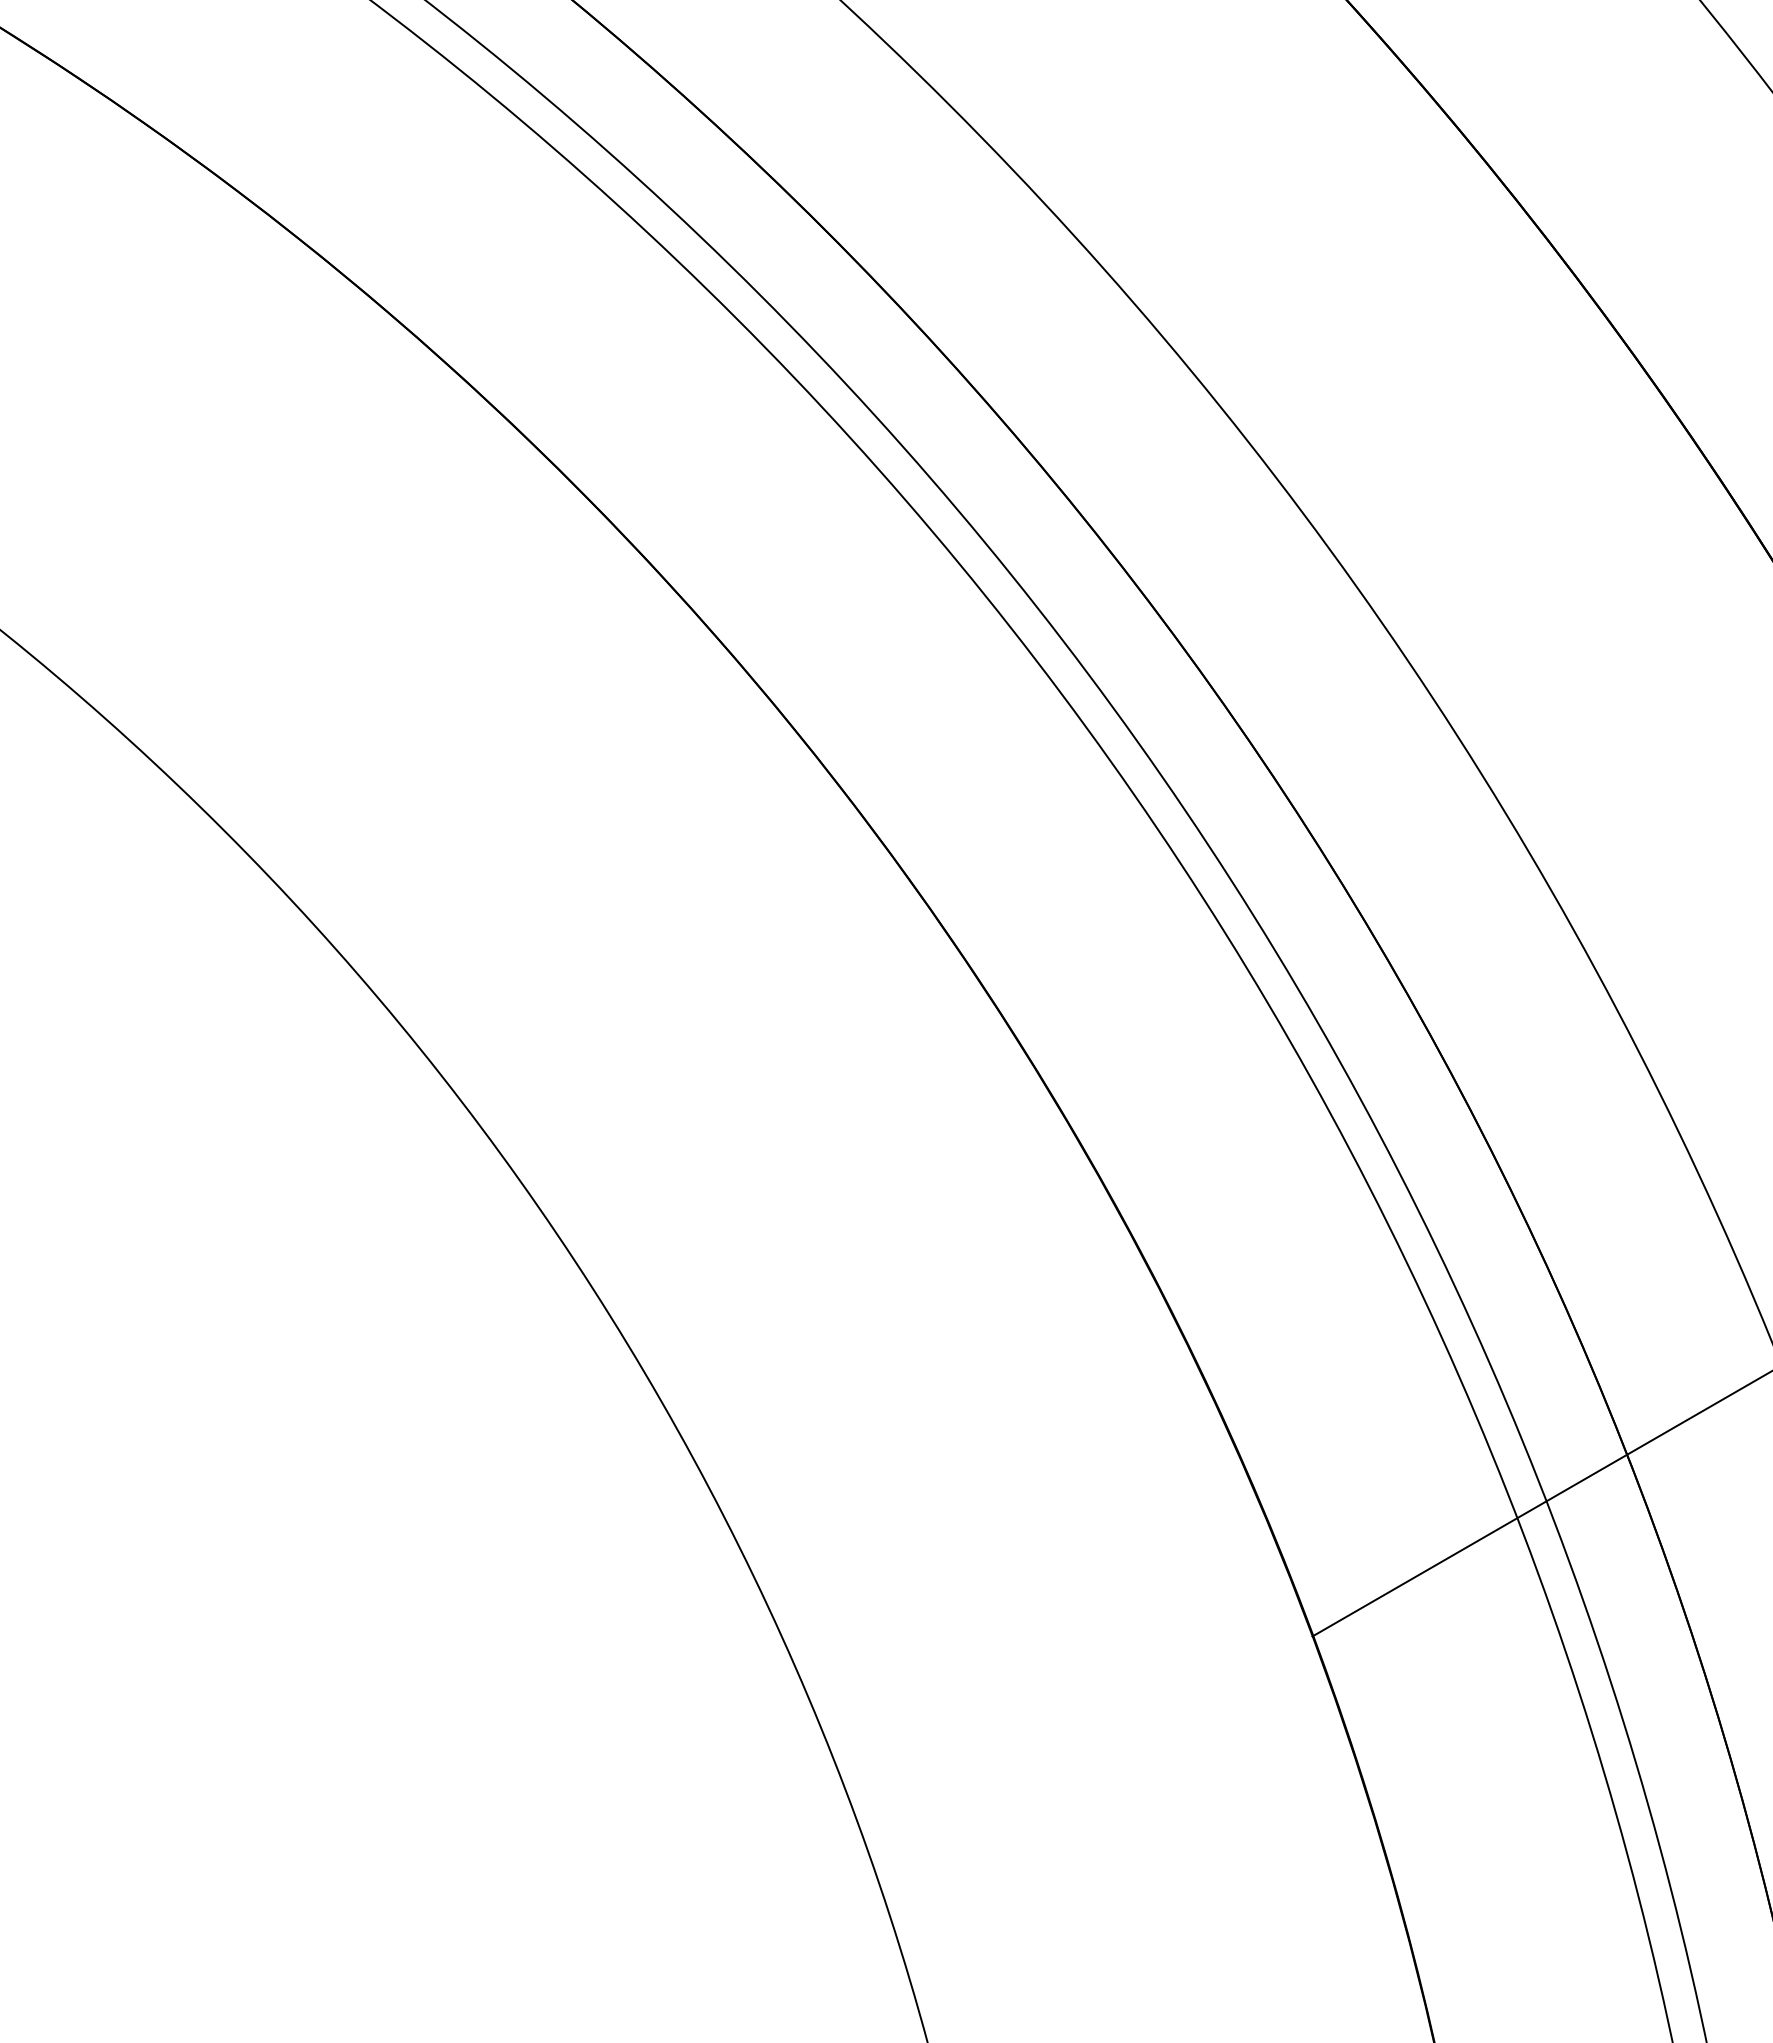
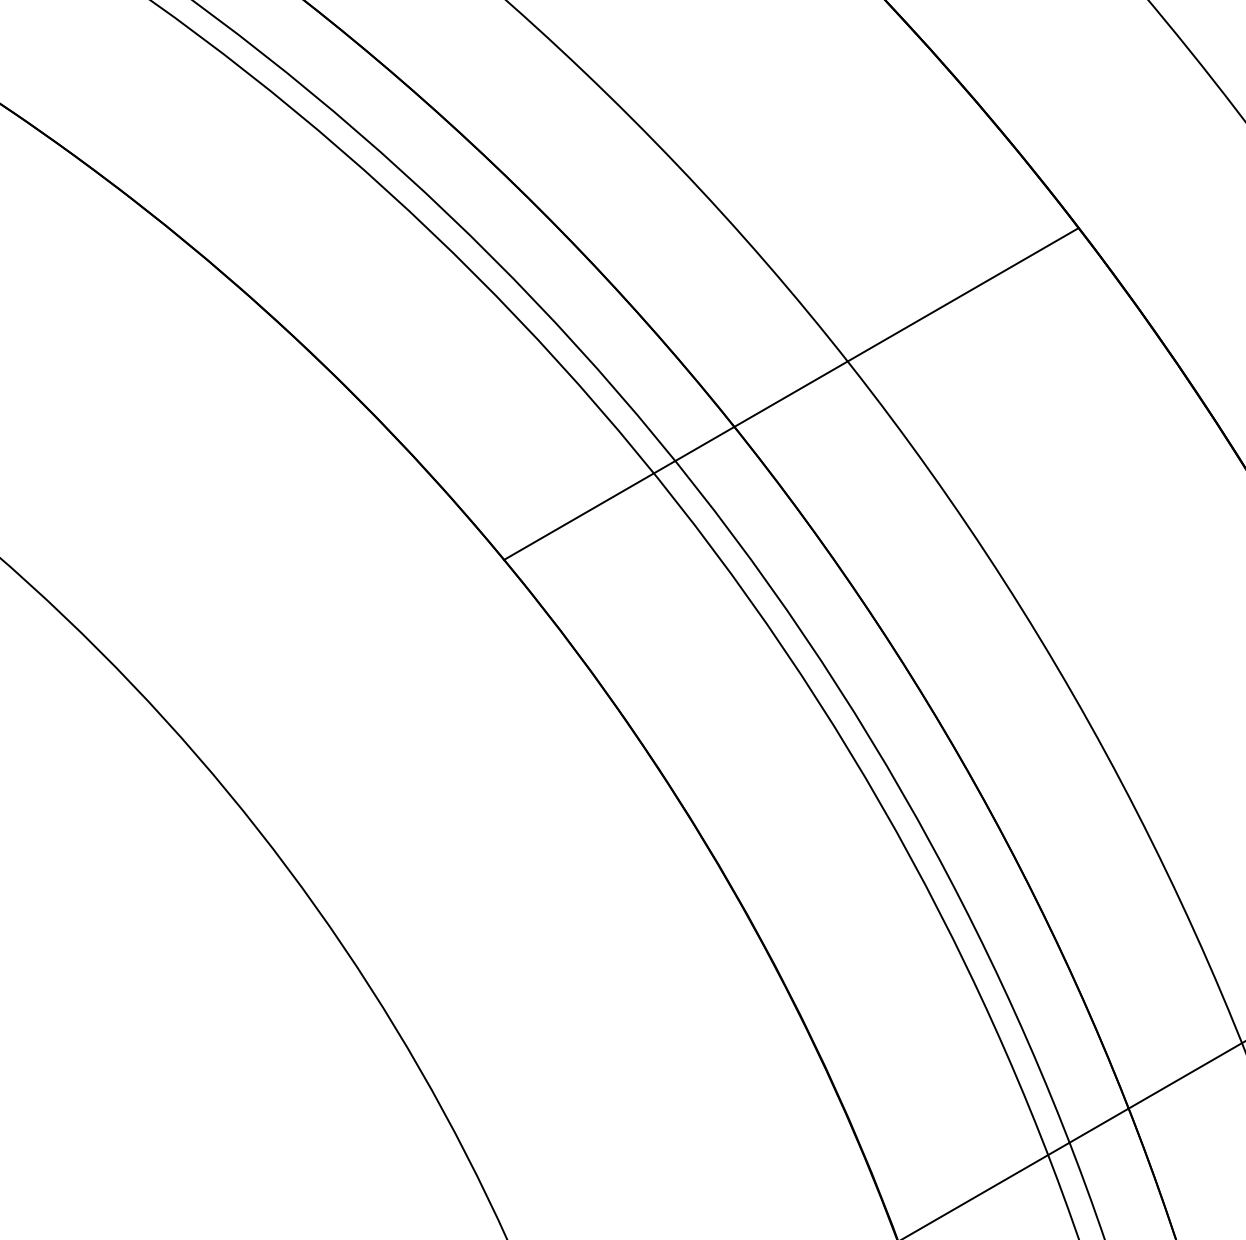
line: (1166, 480) -> (790, 393), added

